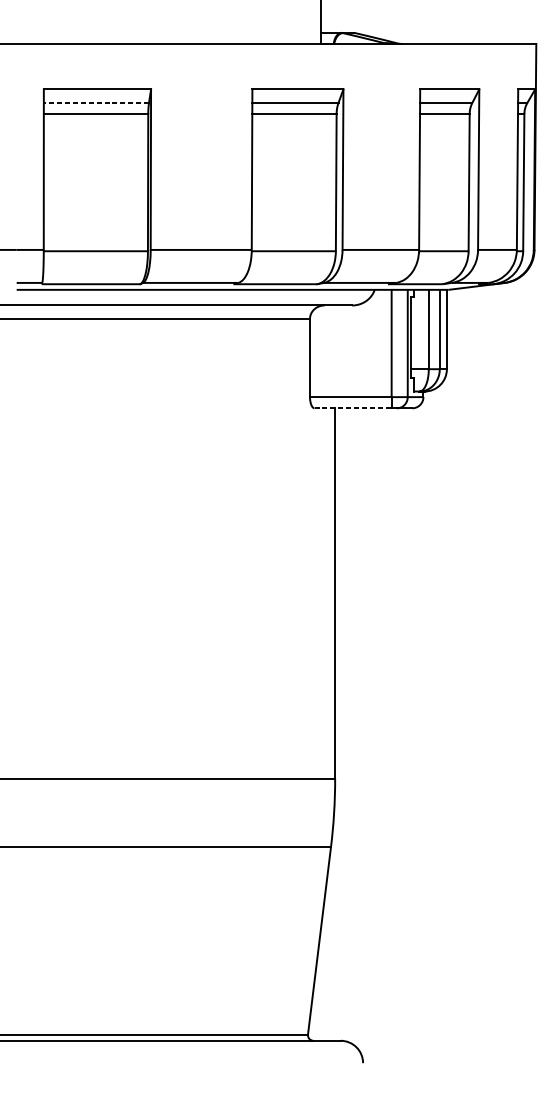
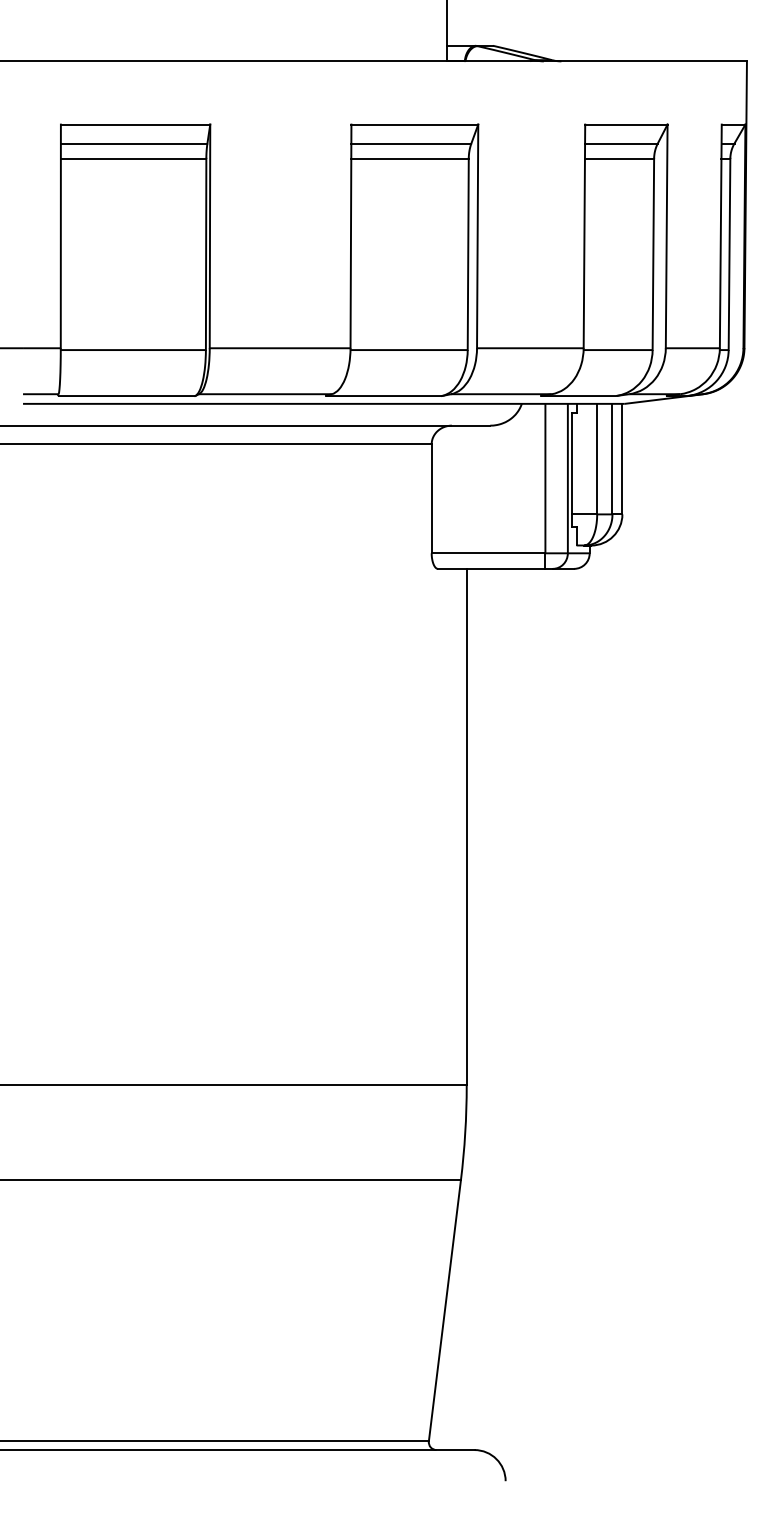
line: (95, 102) -> (133, 143), dashed -> solid
line: (352, 408) -> (491, 568), dashed -> solid

